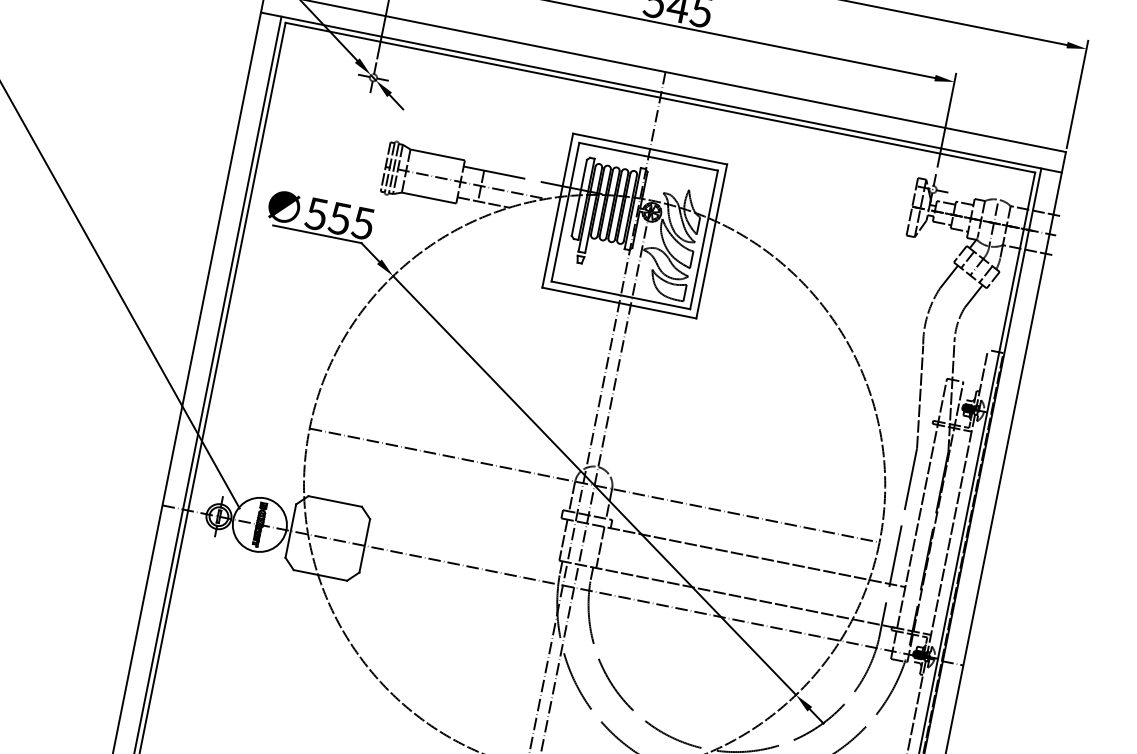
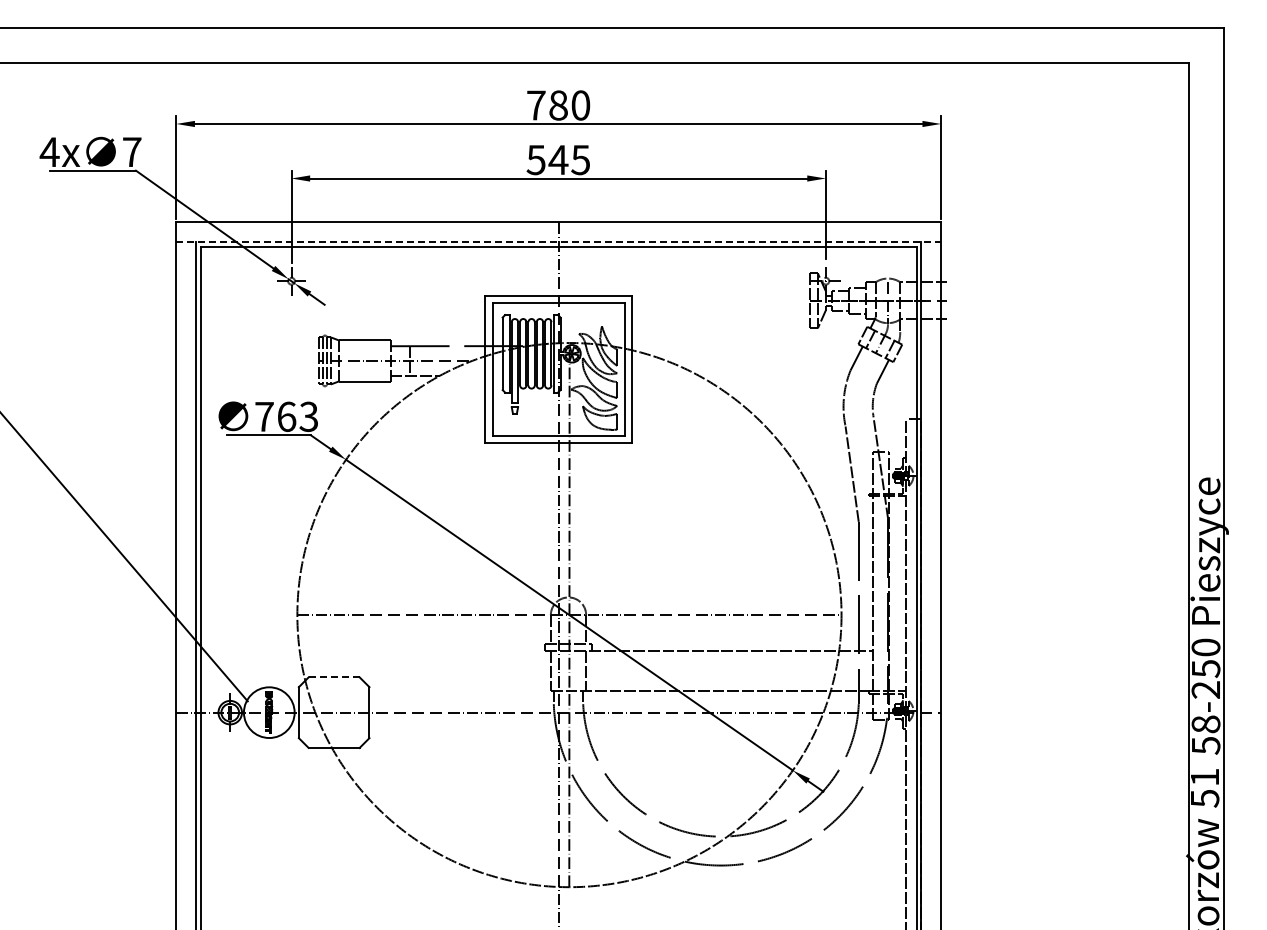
line: (662, 93) -> (559, 242), solid -> dashed
text: (339, 218) -> (286, 416), 555 -> 763
line: (335, 501) -> (334, 677), solid -> dashed

